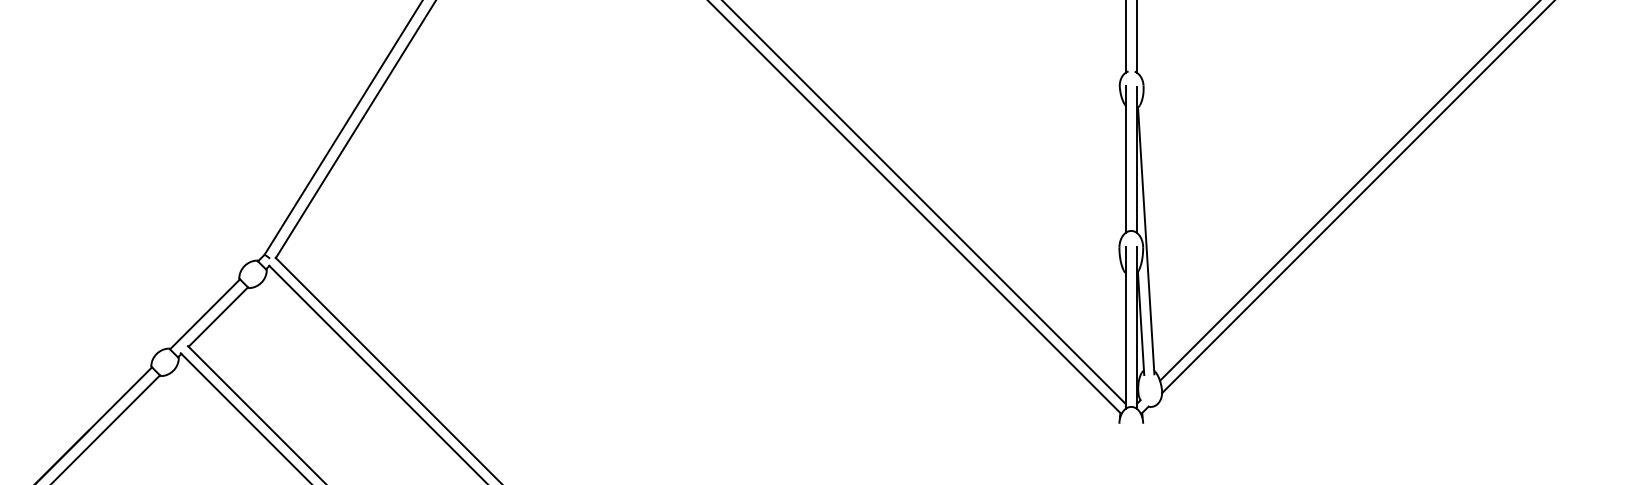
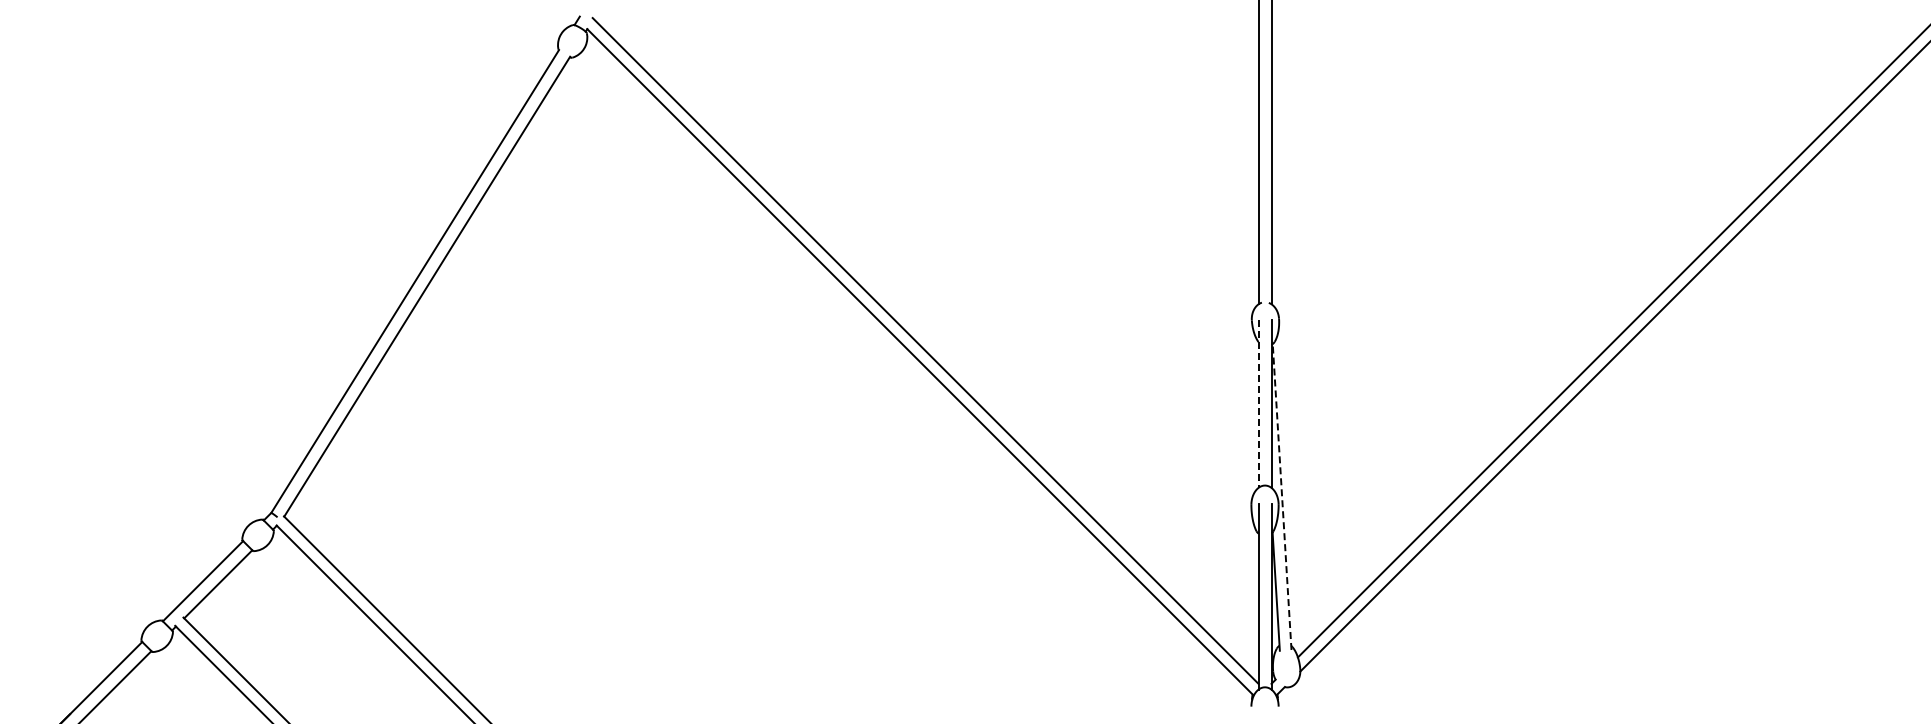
line: (1125, 159) -> (1258, 403), solid -> dashed
line: (1146, 240) -> (1282, 496), solid -> dashed

